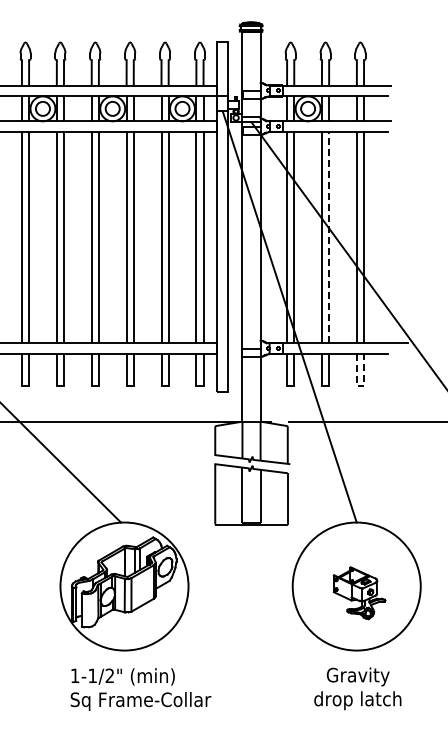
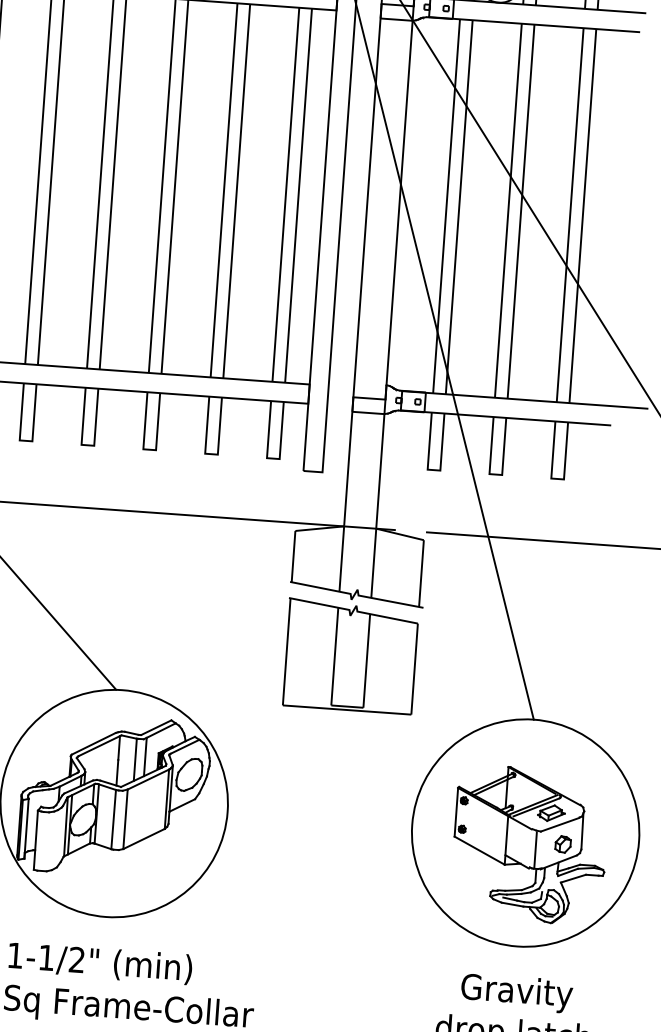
line: (329, 237) -> (521, 211), dashed -> solid
line: (360, 386) -> (557, 479), dashed -> solid
part: (359, 593) -> (529, 845), size x1.67

